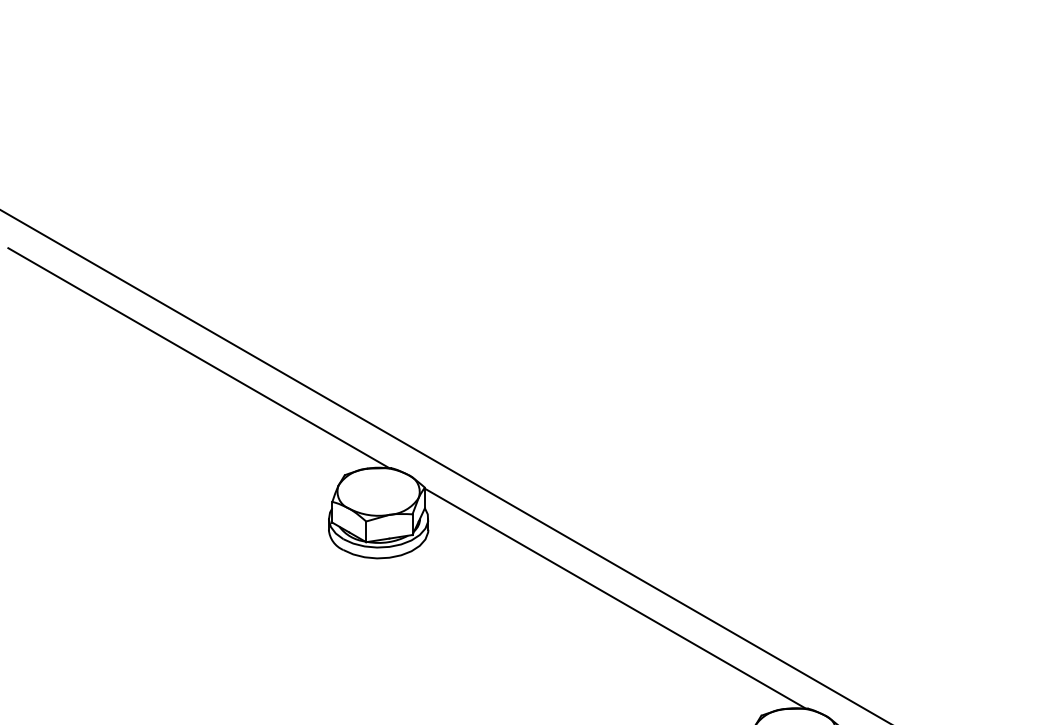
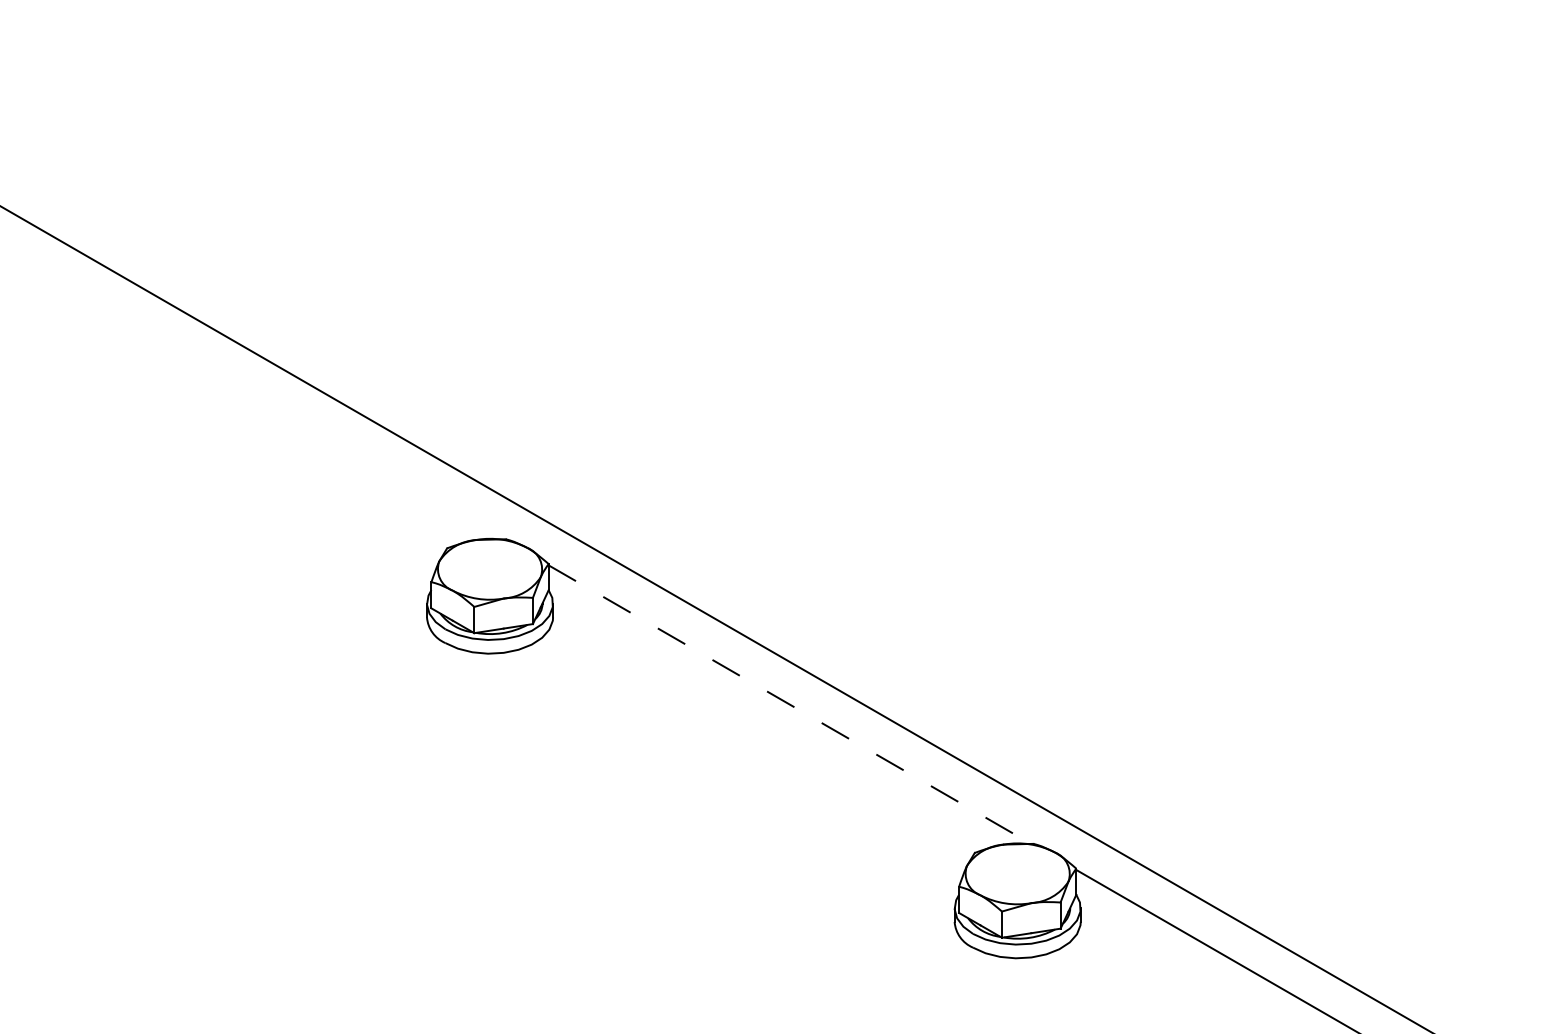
line: (198, 357) -> (262, 399), removed
line: (615, 598) -> (789, 704), solid -> dashed

